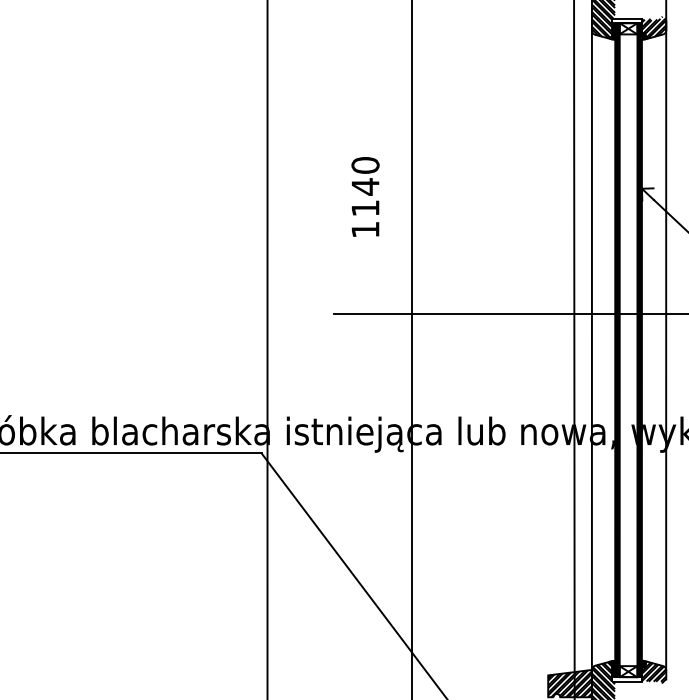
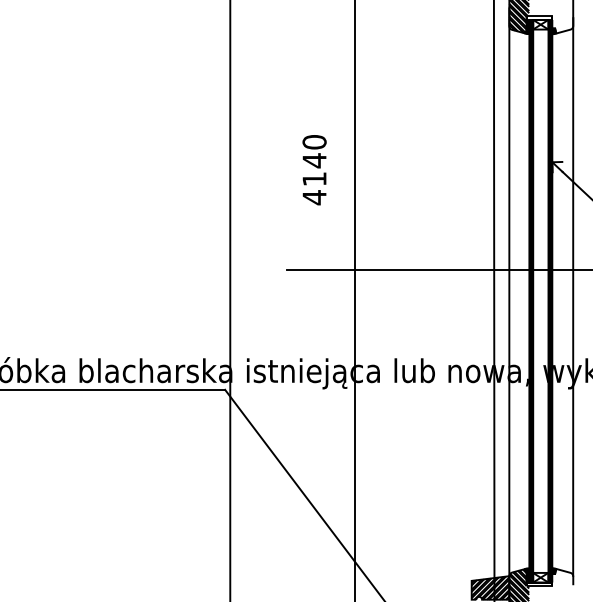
hatch: (653, 27) -> (562, 23), removed
text: (365, 229) -> (314, 197), 1140 -> 4140
hatch: (653, 672) -> (562, 578), removed

